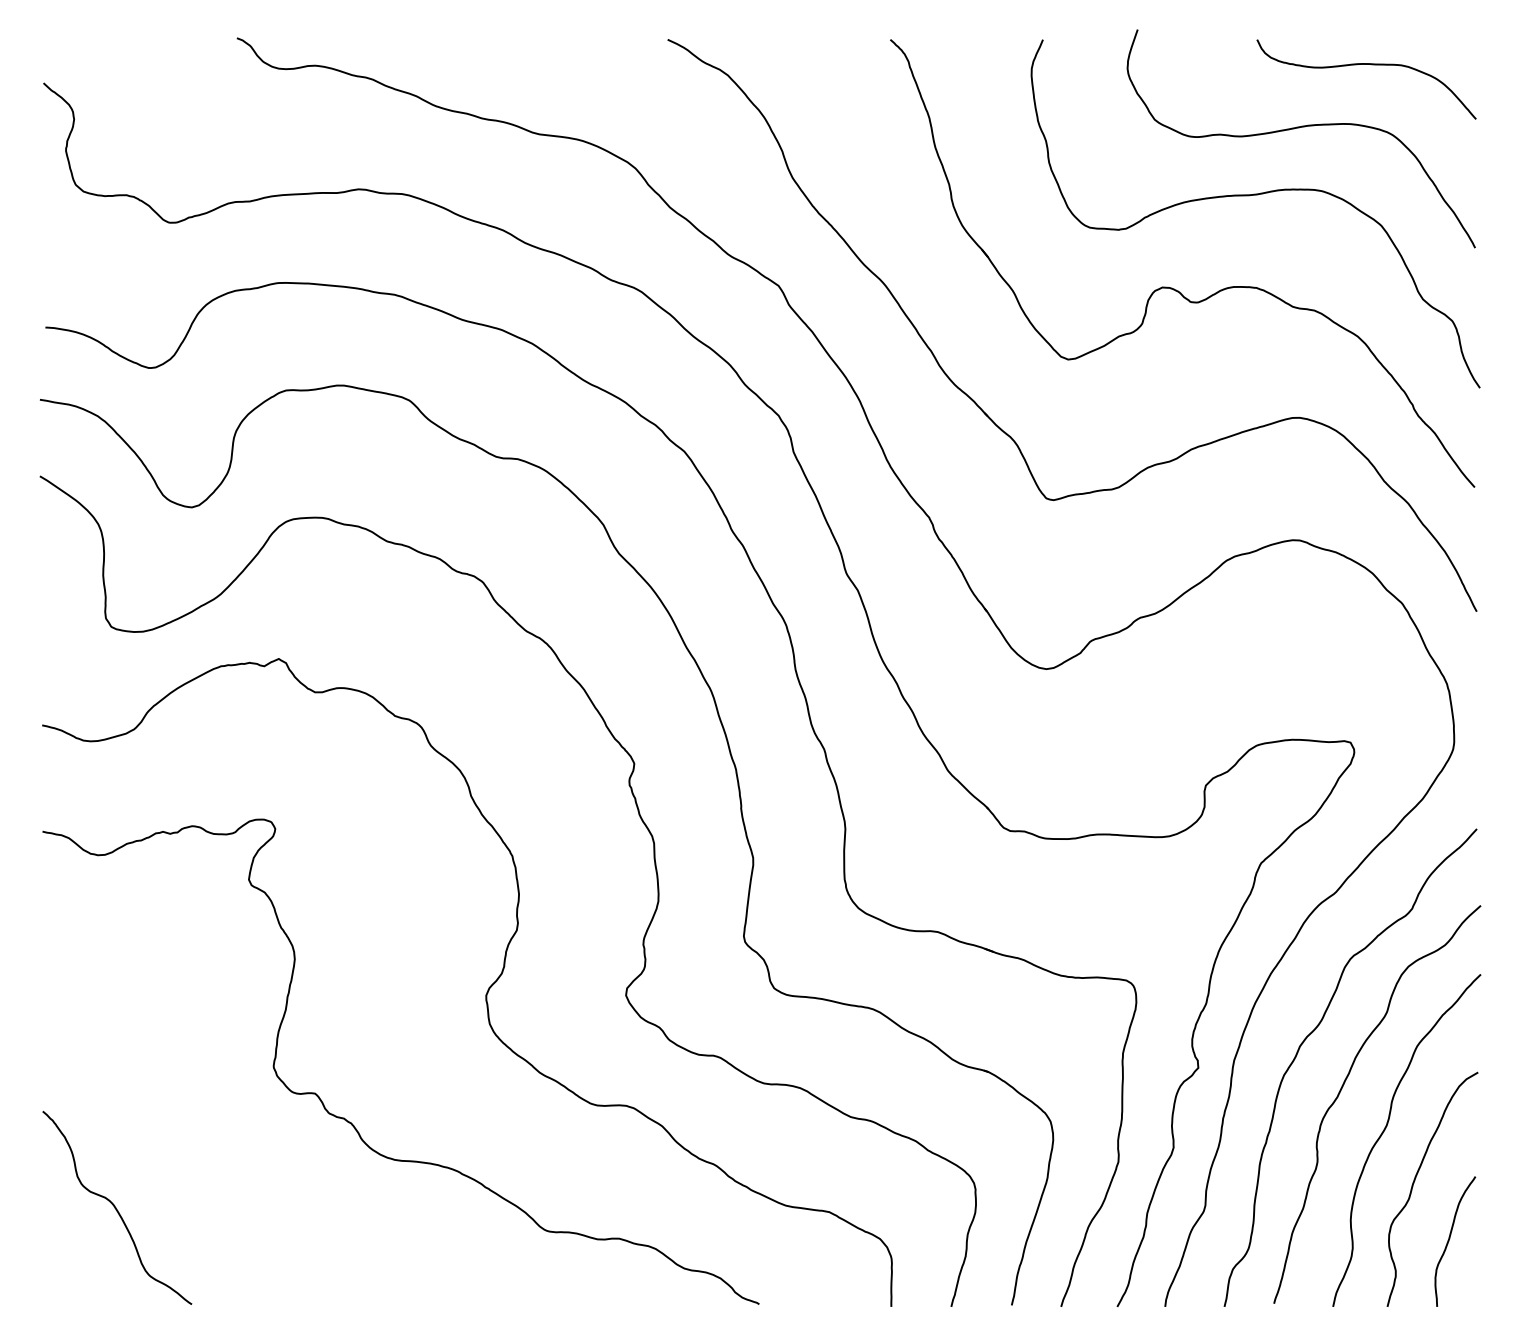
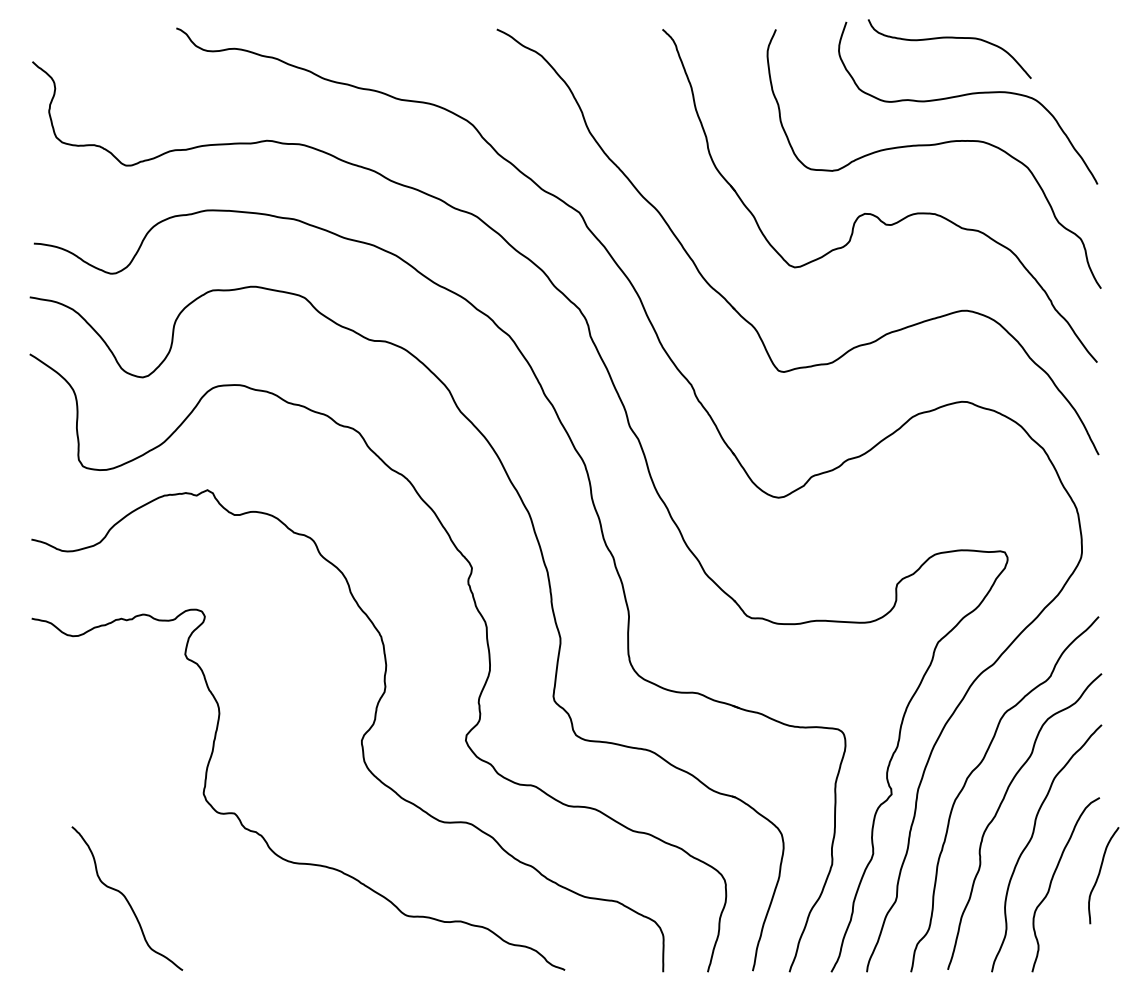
curve: (1366, 65) -> (949, 38), moved
curve: (116, 1207) -> (126, 898), moved
curve: (1450, 1238) -> (1100, 873), moved

